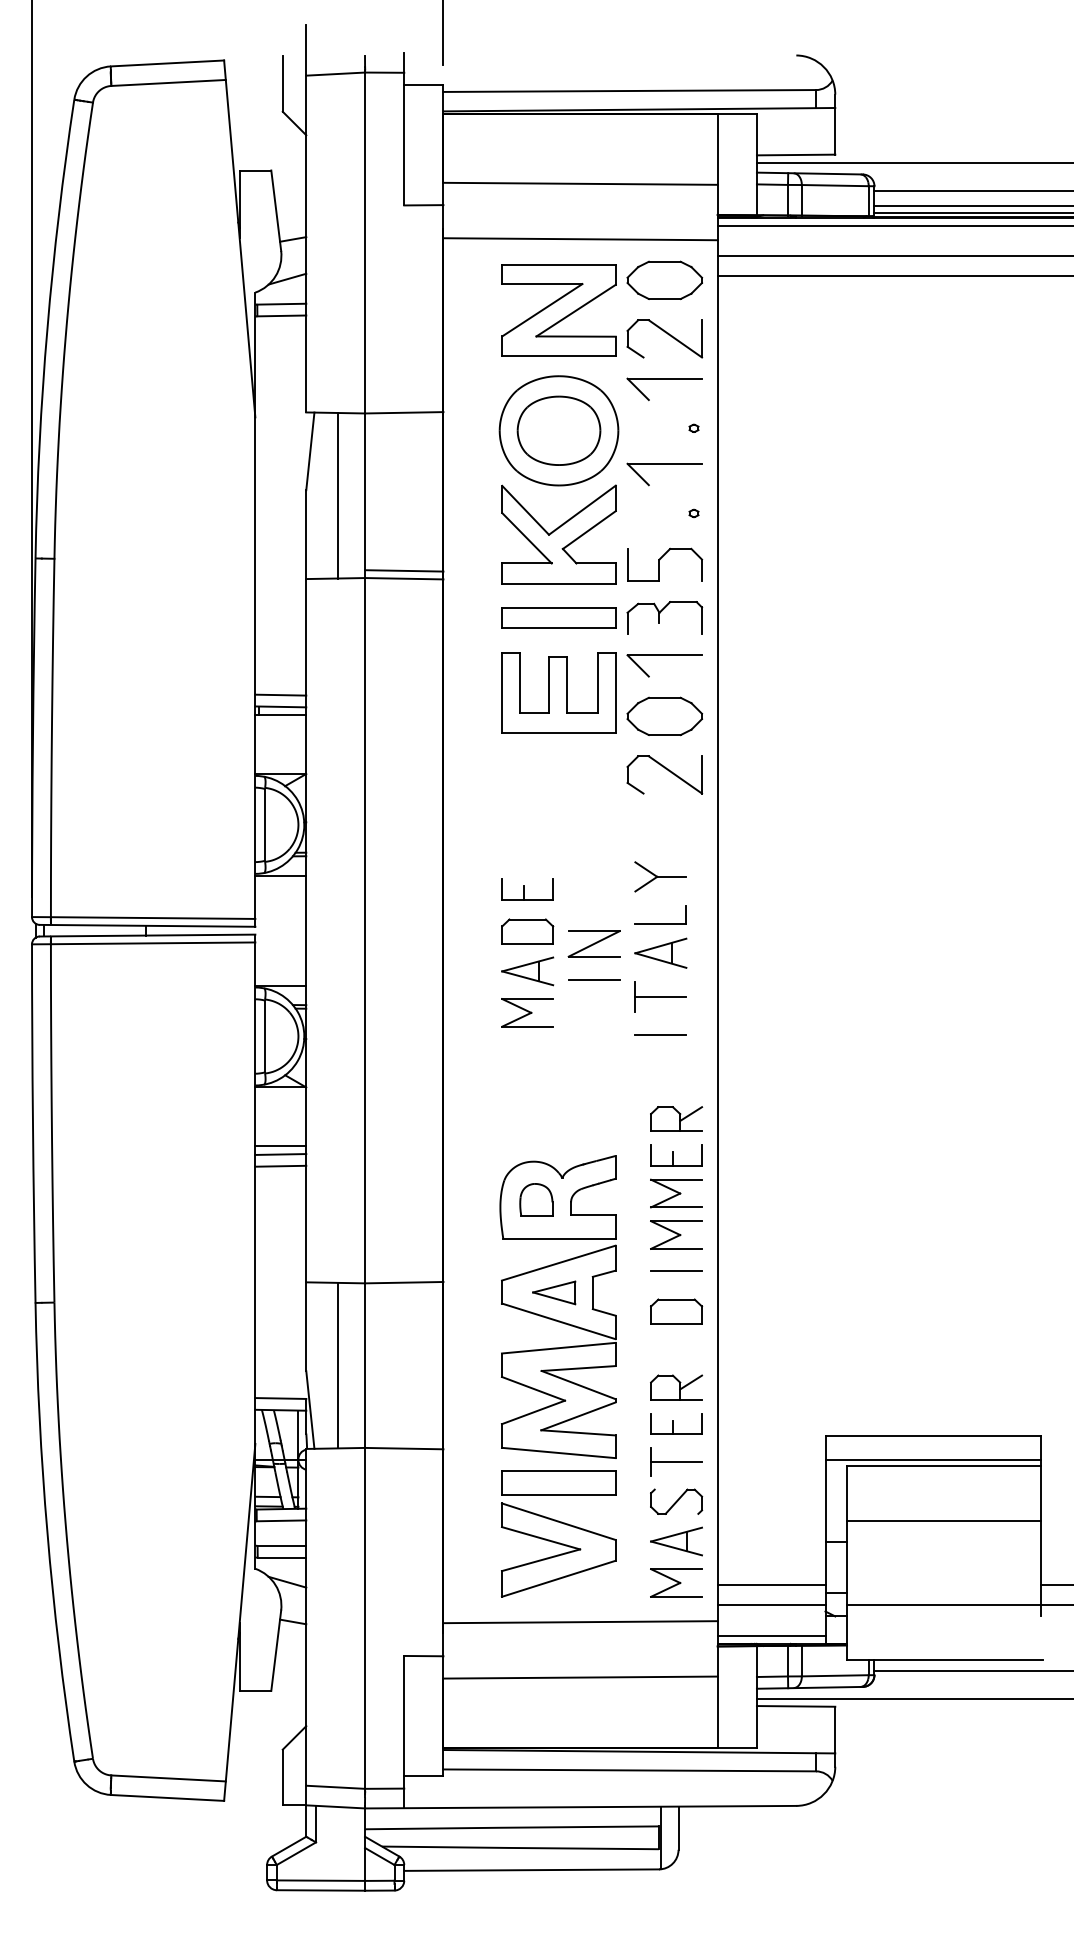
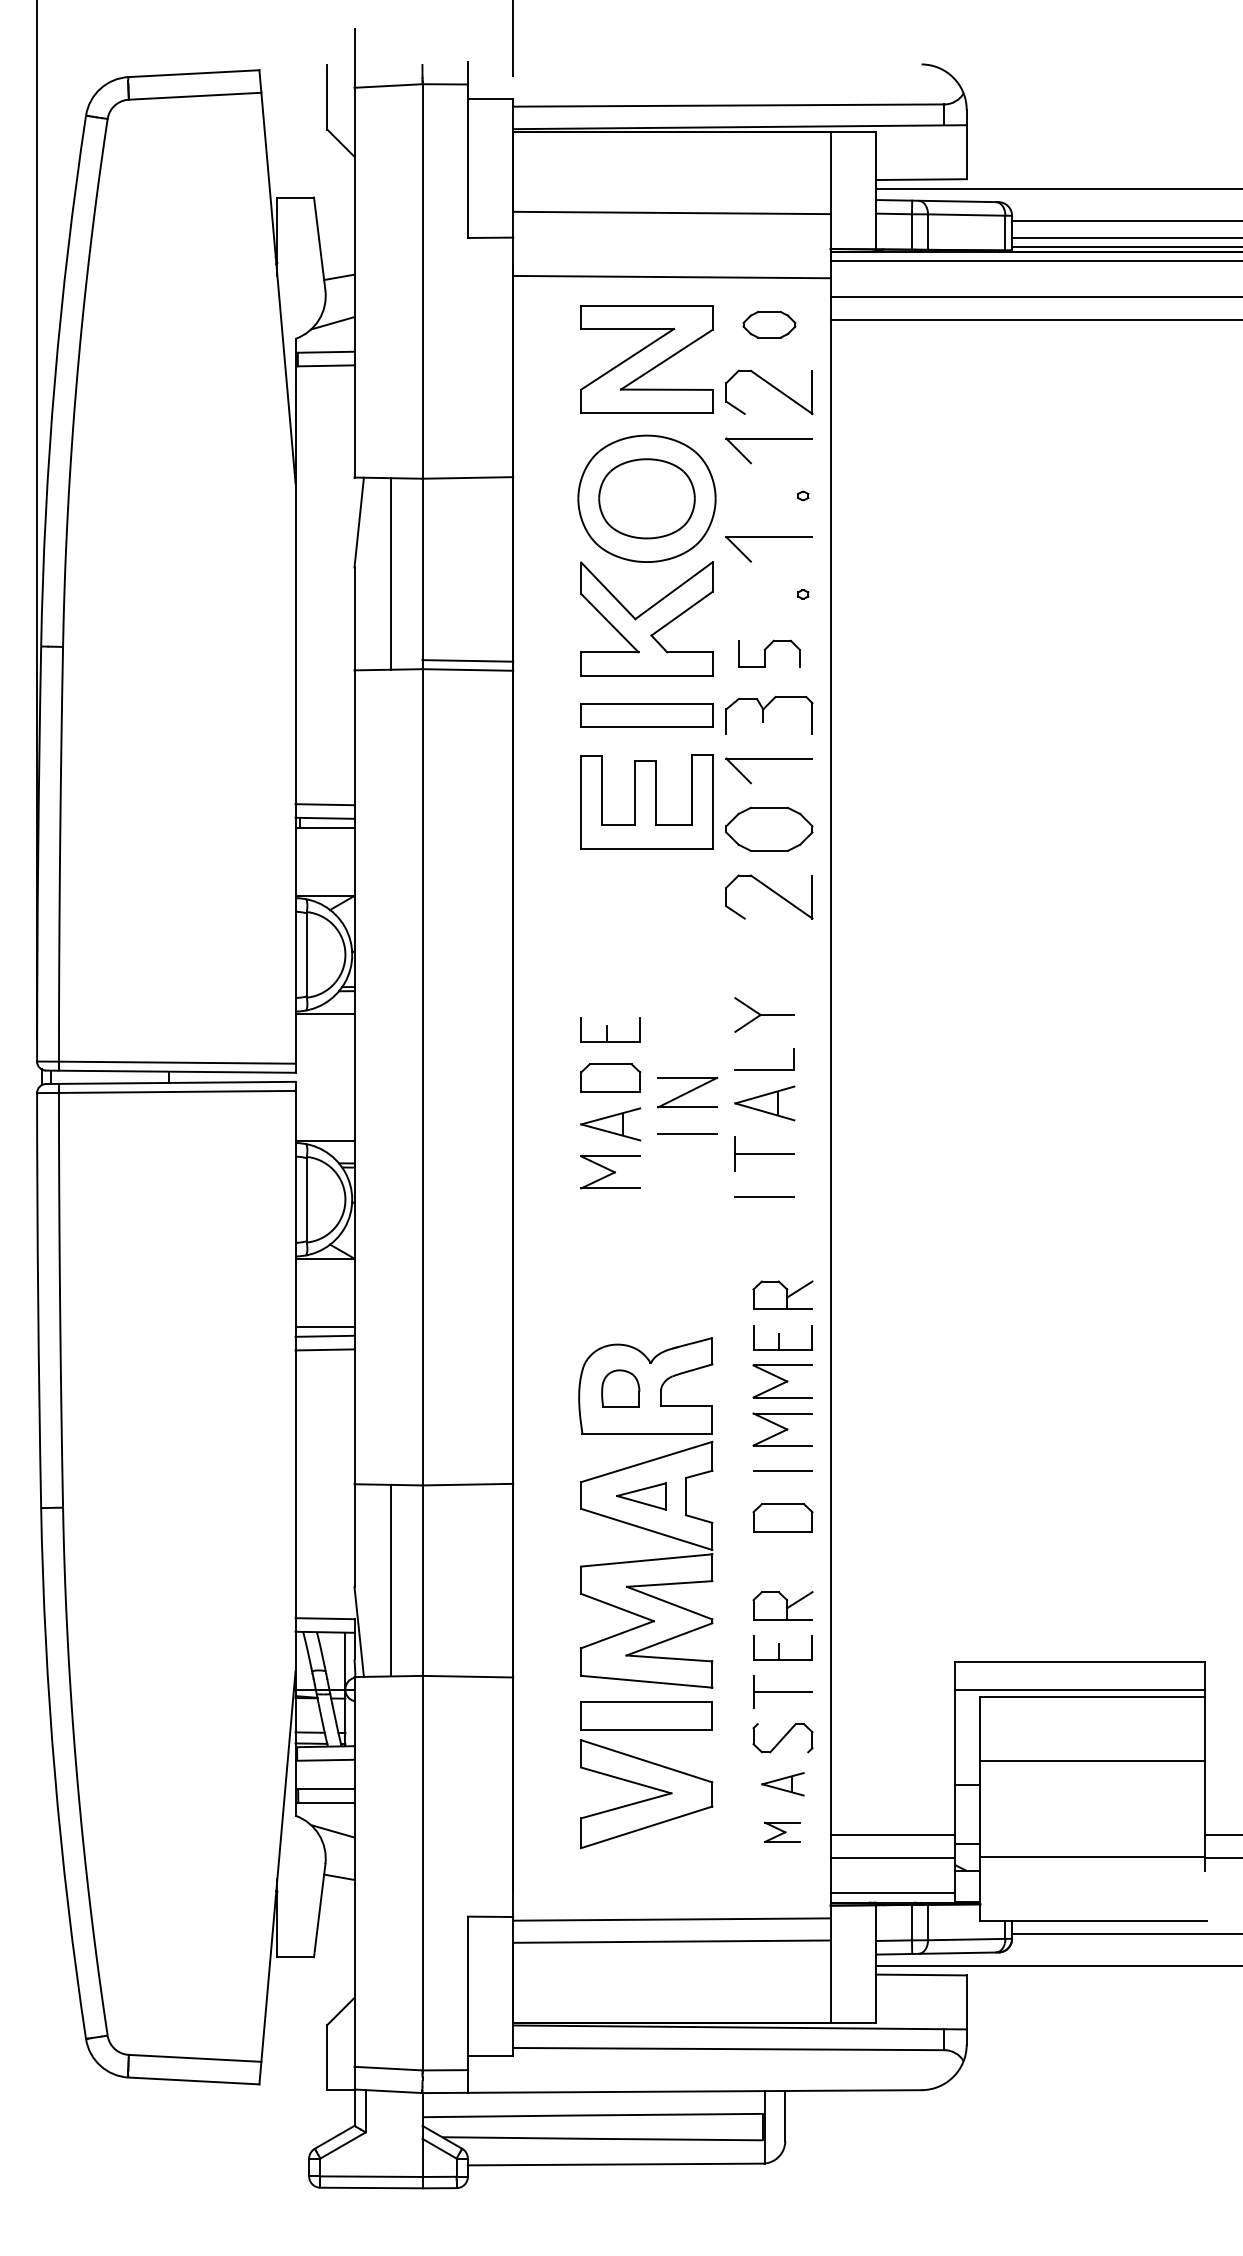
part: (664, 280) -> (769, 324), size x0.6
part: (664, 564) -> (769, 653), size x0.7
part: (676, 1541) -> (782, 1784), size x0.7
part: (676, 1583) -> (782, 1832), size x0.6
line: (580, 1622) -> (671, 1919), moved

